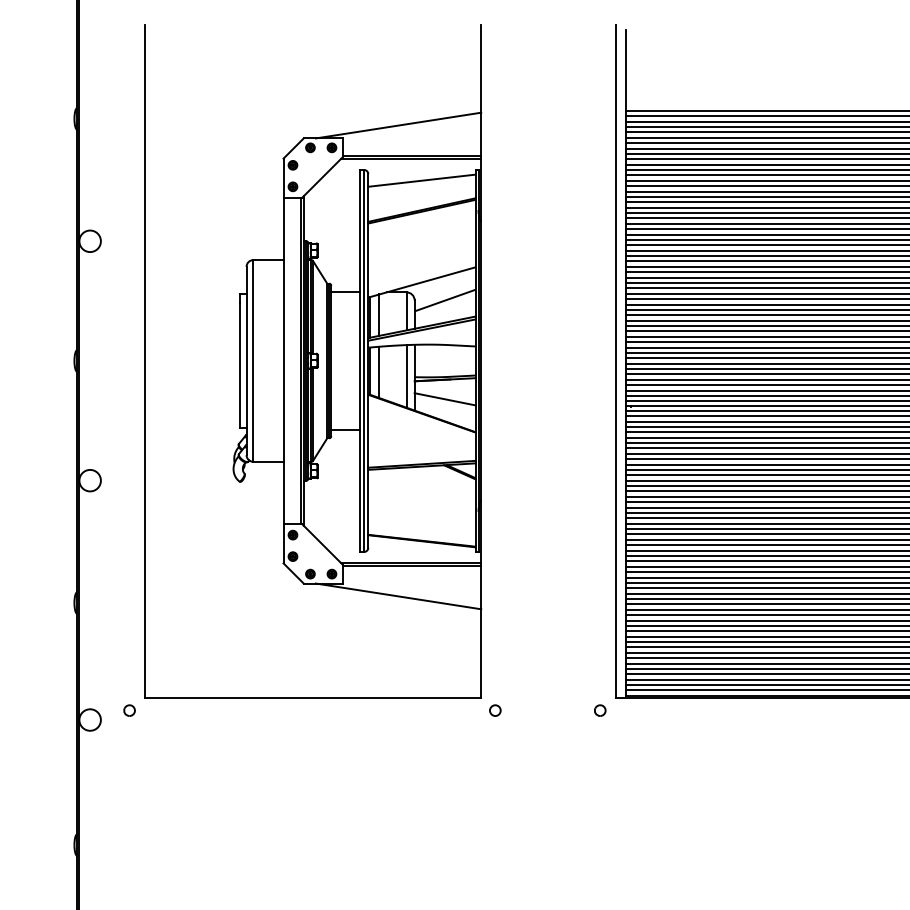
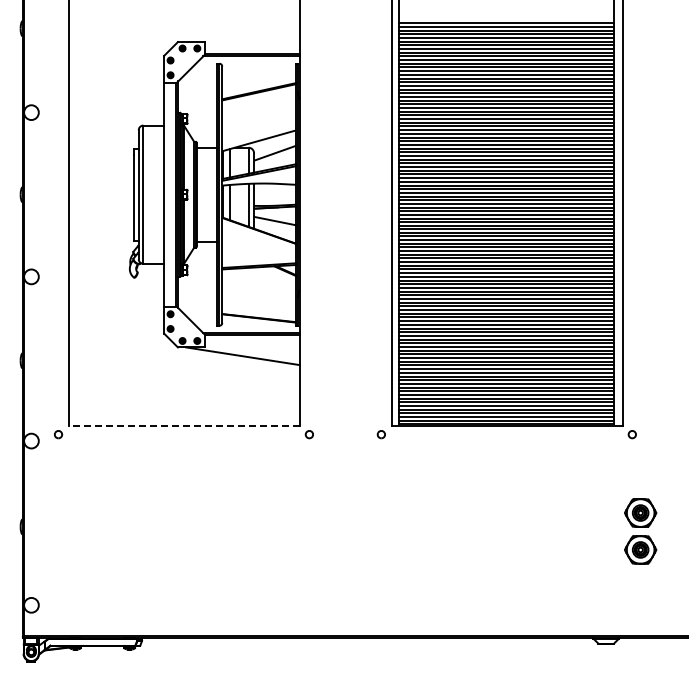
line: (397, 125) -> (242, 33), removed
line: (422, 179) -> (259, 70), removed
line: (311, 697) -> (183, 425), solid -> dashed

